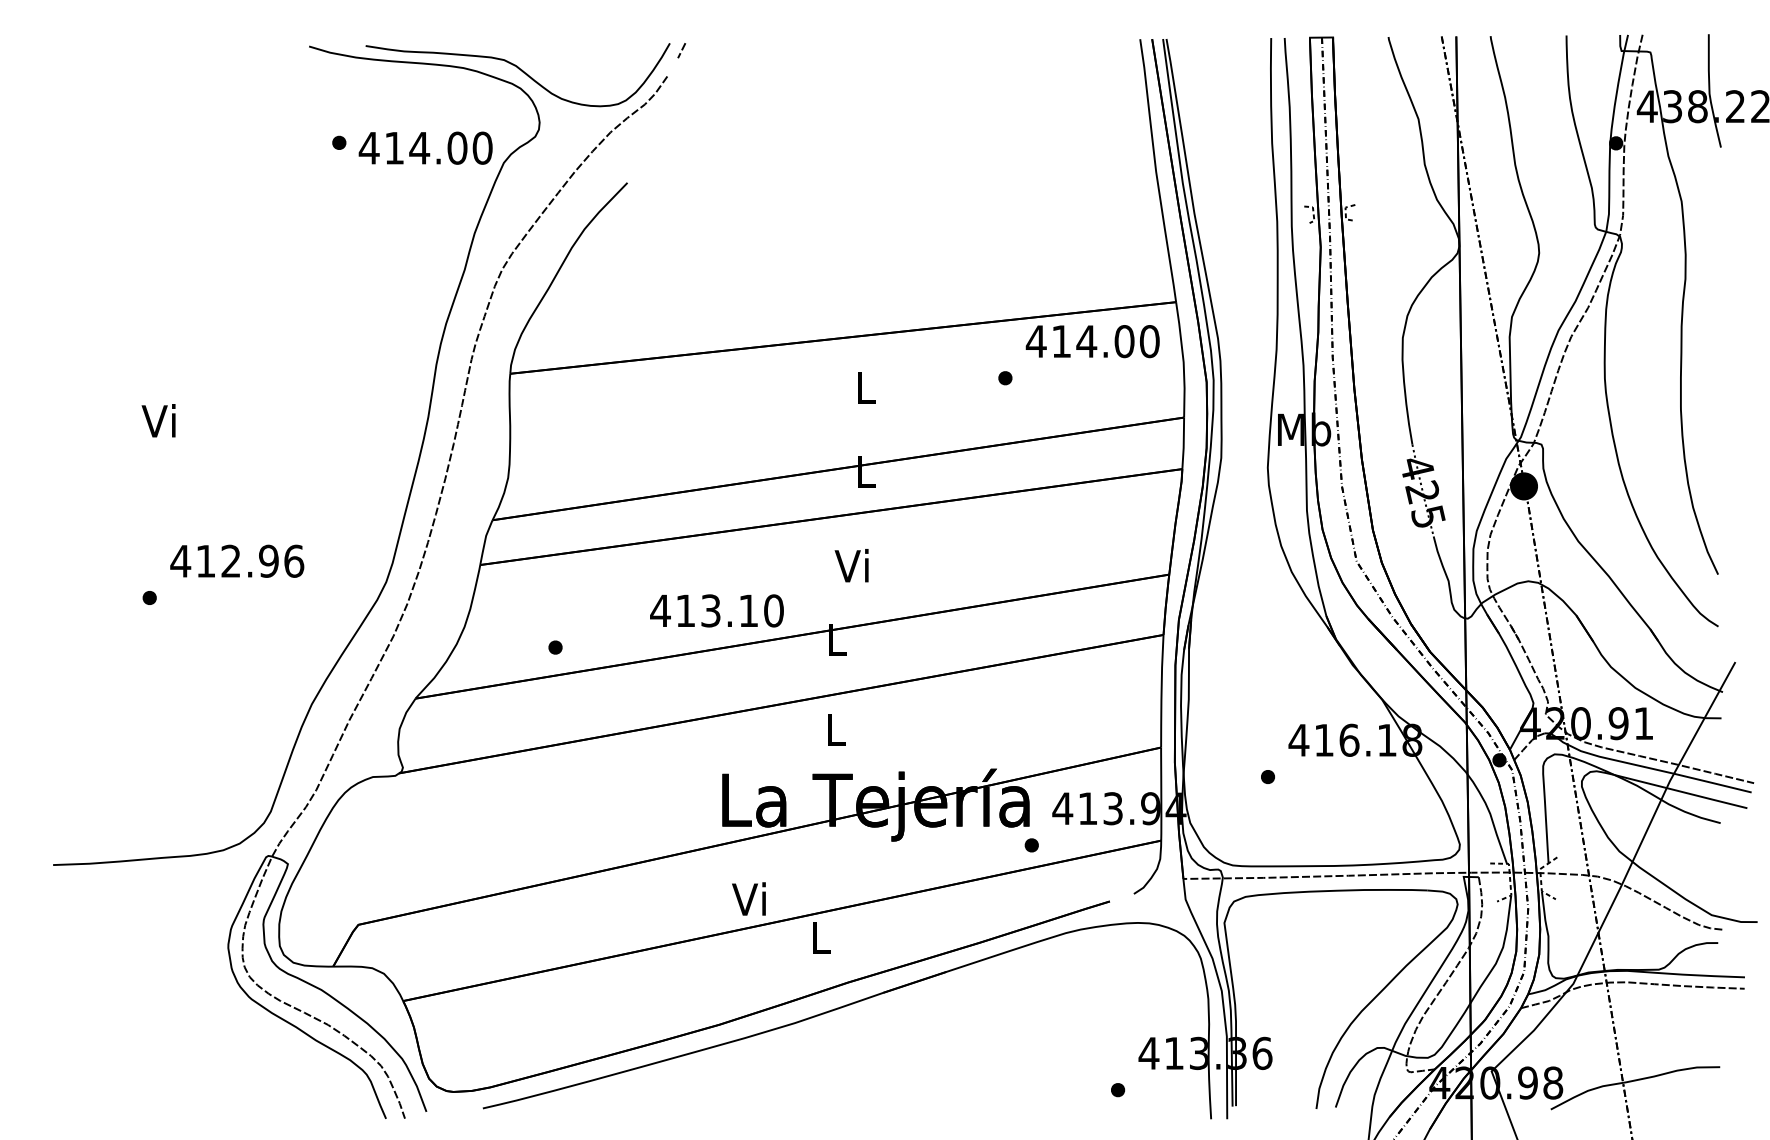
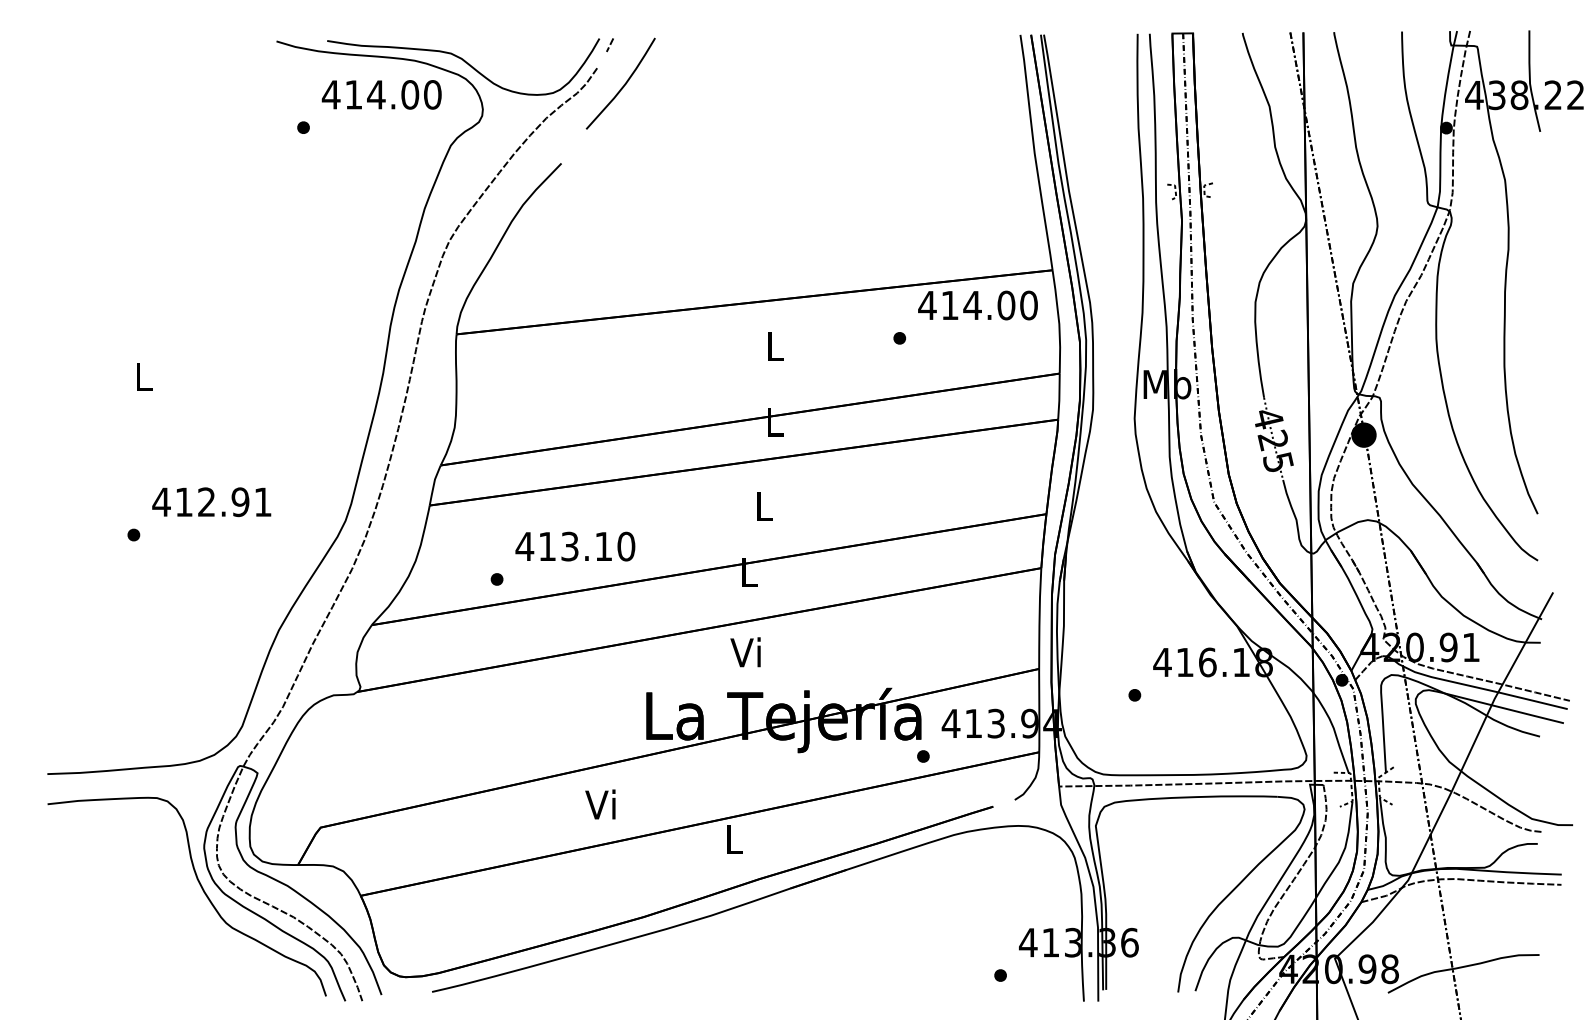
curve: (696, 95) -> (623, 85), added
text: (425, 147) -> (381, 94), moved
text: (158, 420) -> (141, 376), Vi -> L
text: (294, 560) -> (263, 501), 412.96 -> 412.91
text: (851, 565) -> (762, 505), Vi -> L
text: (716, 610) -> (574, 546), moved
text: (832, 728) -> (745, 651), L -> Vi
text: (748, 898) -> (600, 804), moved
curve: (225, 993) -> (201, 889), added

